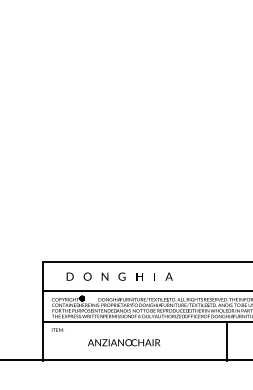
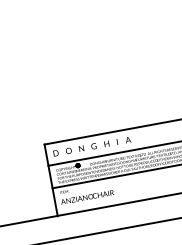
text: (119, 276) -> (92, 146), moved
text: (124, 342) -> (87, 197), moved

